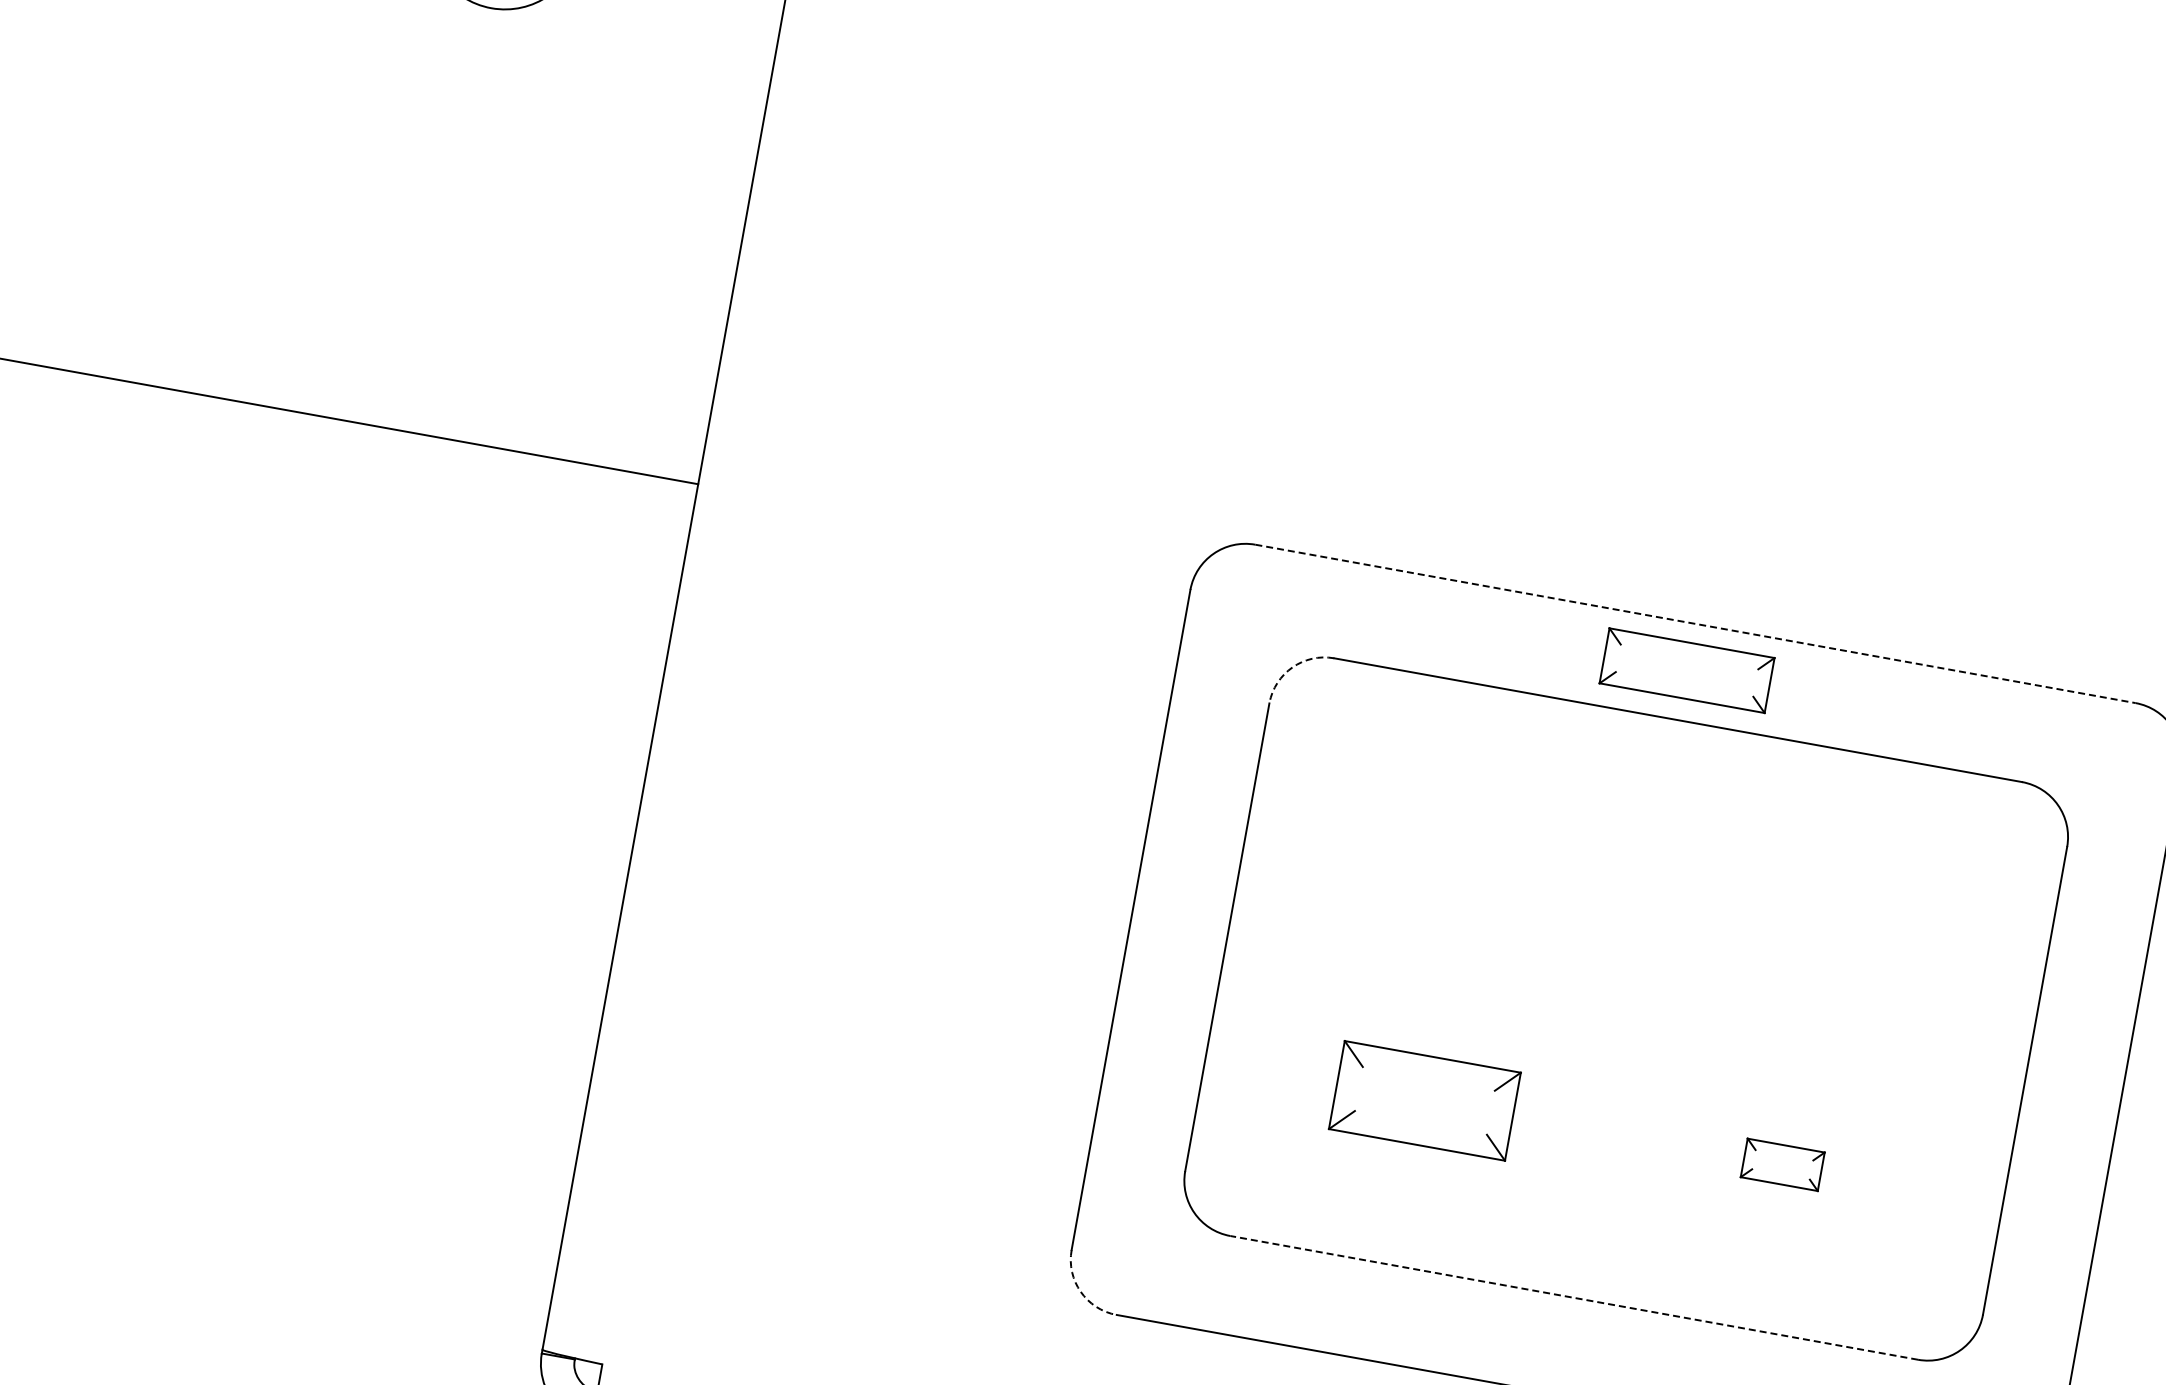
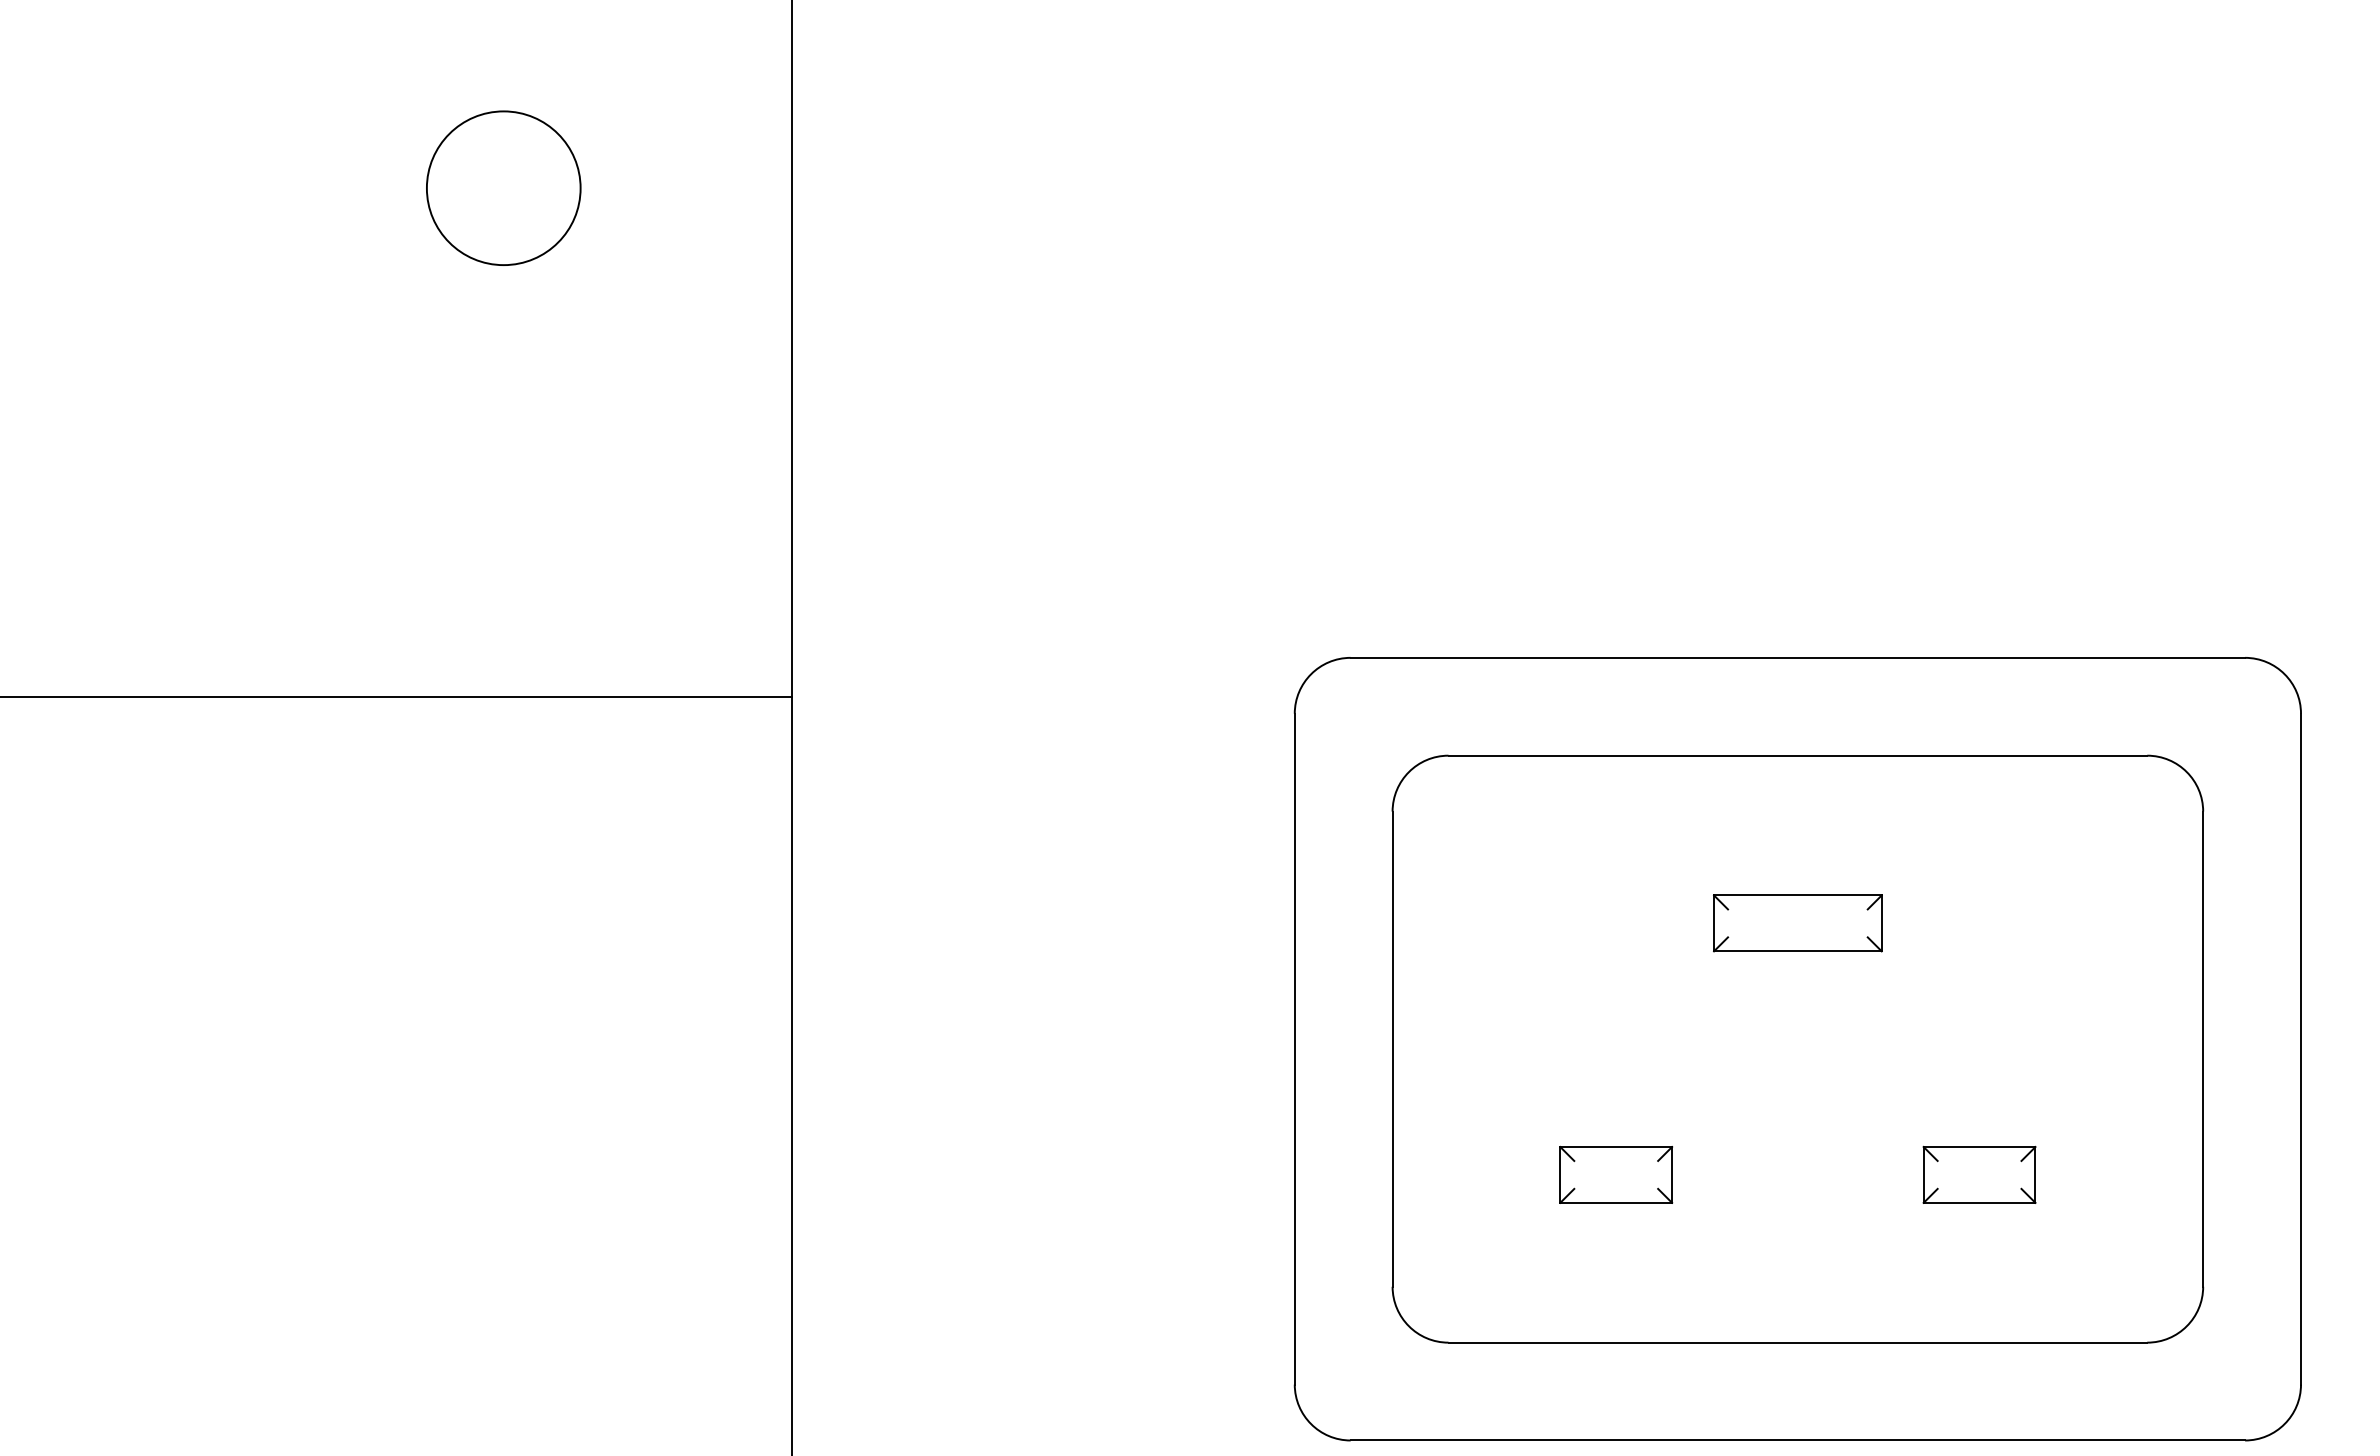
line: (1696, 623) -> (1798, 657), dashed -> solid
arc: (1291, 667) -> (1408, 772), dashed -> solid
part: (1686, 670) -> (1797, 923), moved
part: (1425, 1100) -> (1616, 1174), size x0.62
part: (1782, 1164) -> (1979, 1174), size x1.43
arc: (1081, 1292) -> (1311, 1424), dashed -> solid
line: (1573, 1297) -> (1797, 1342), dashed -> solid

